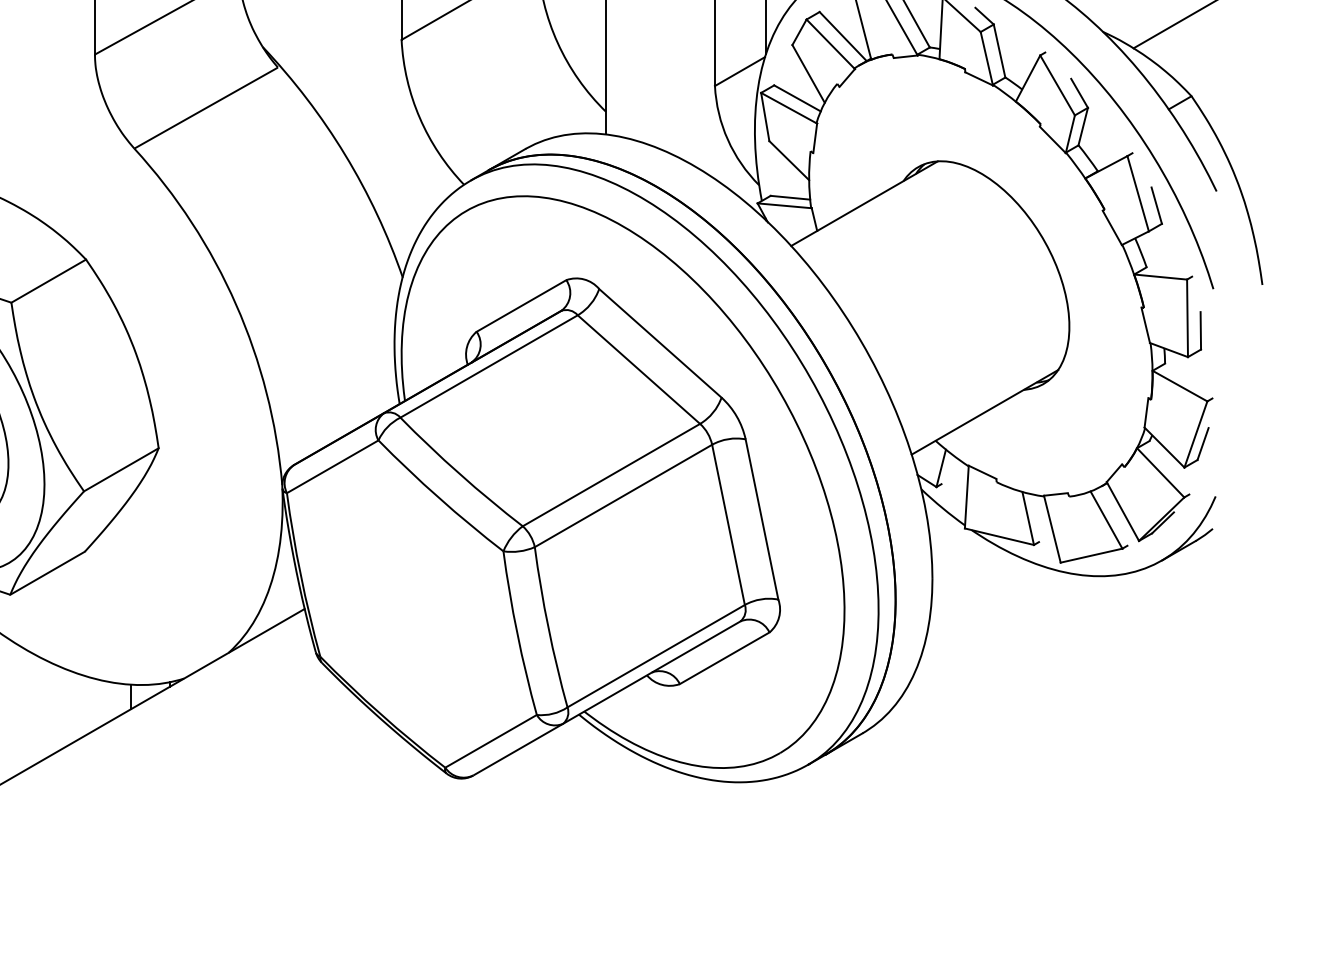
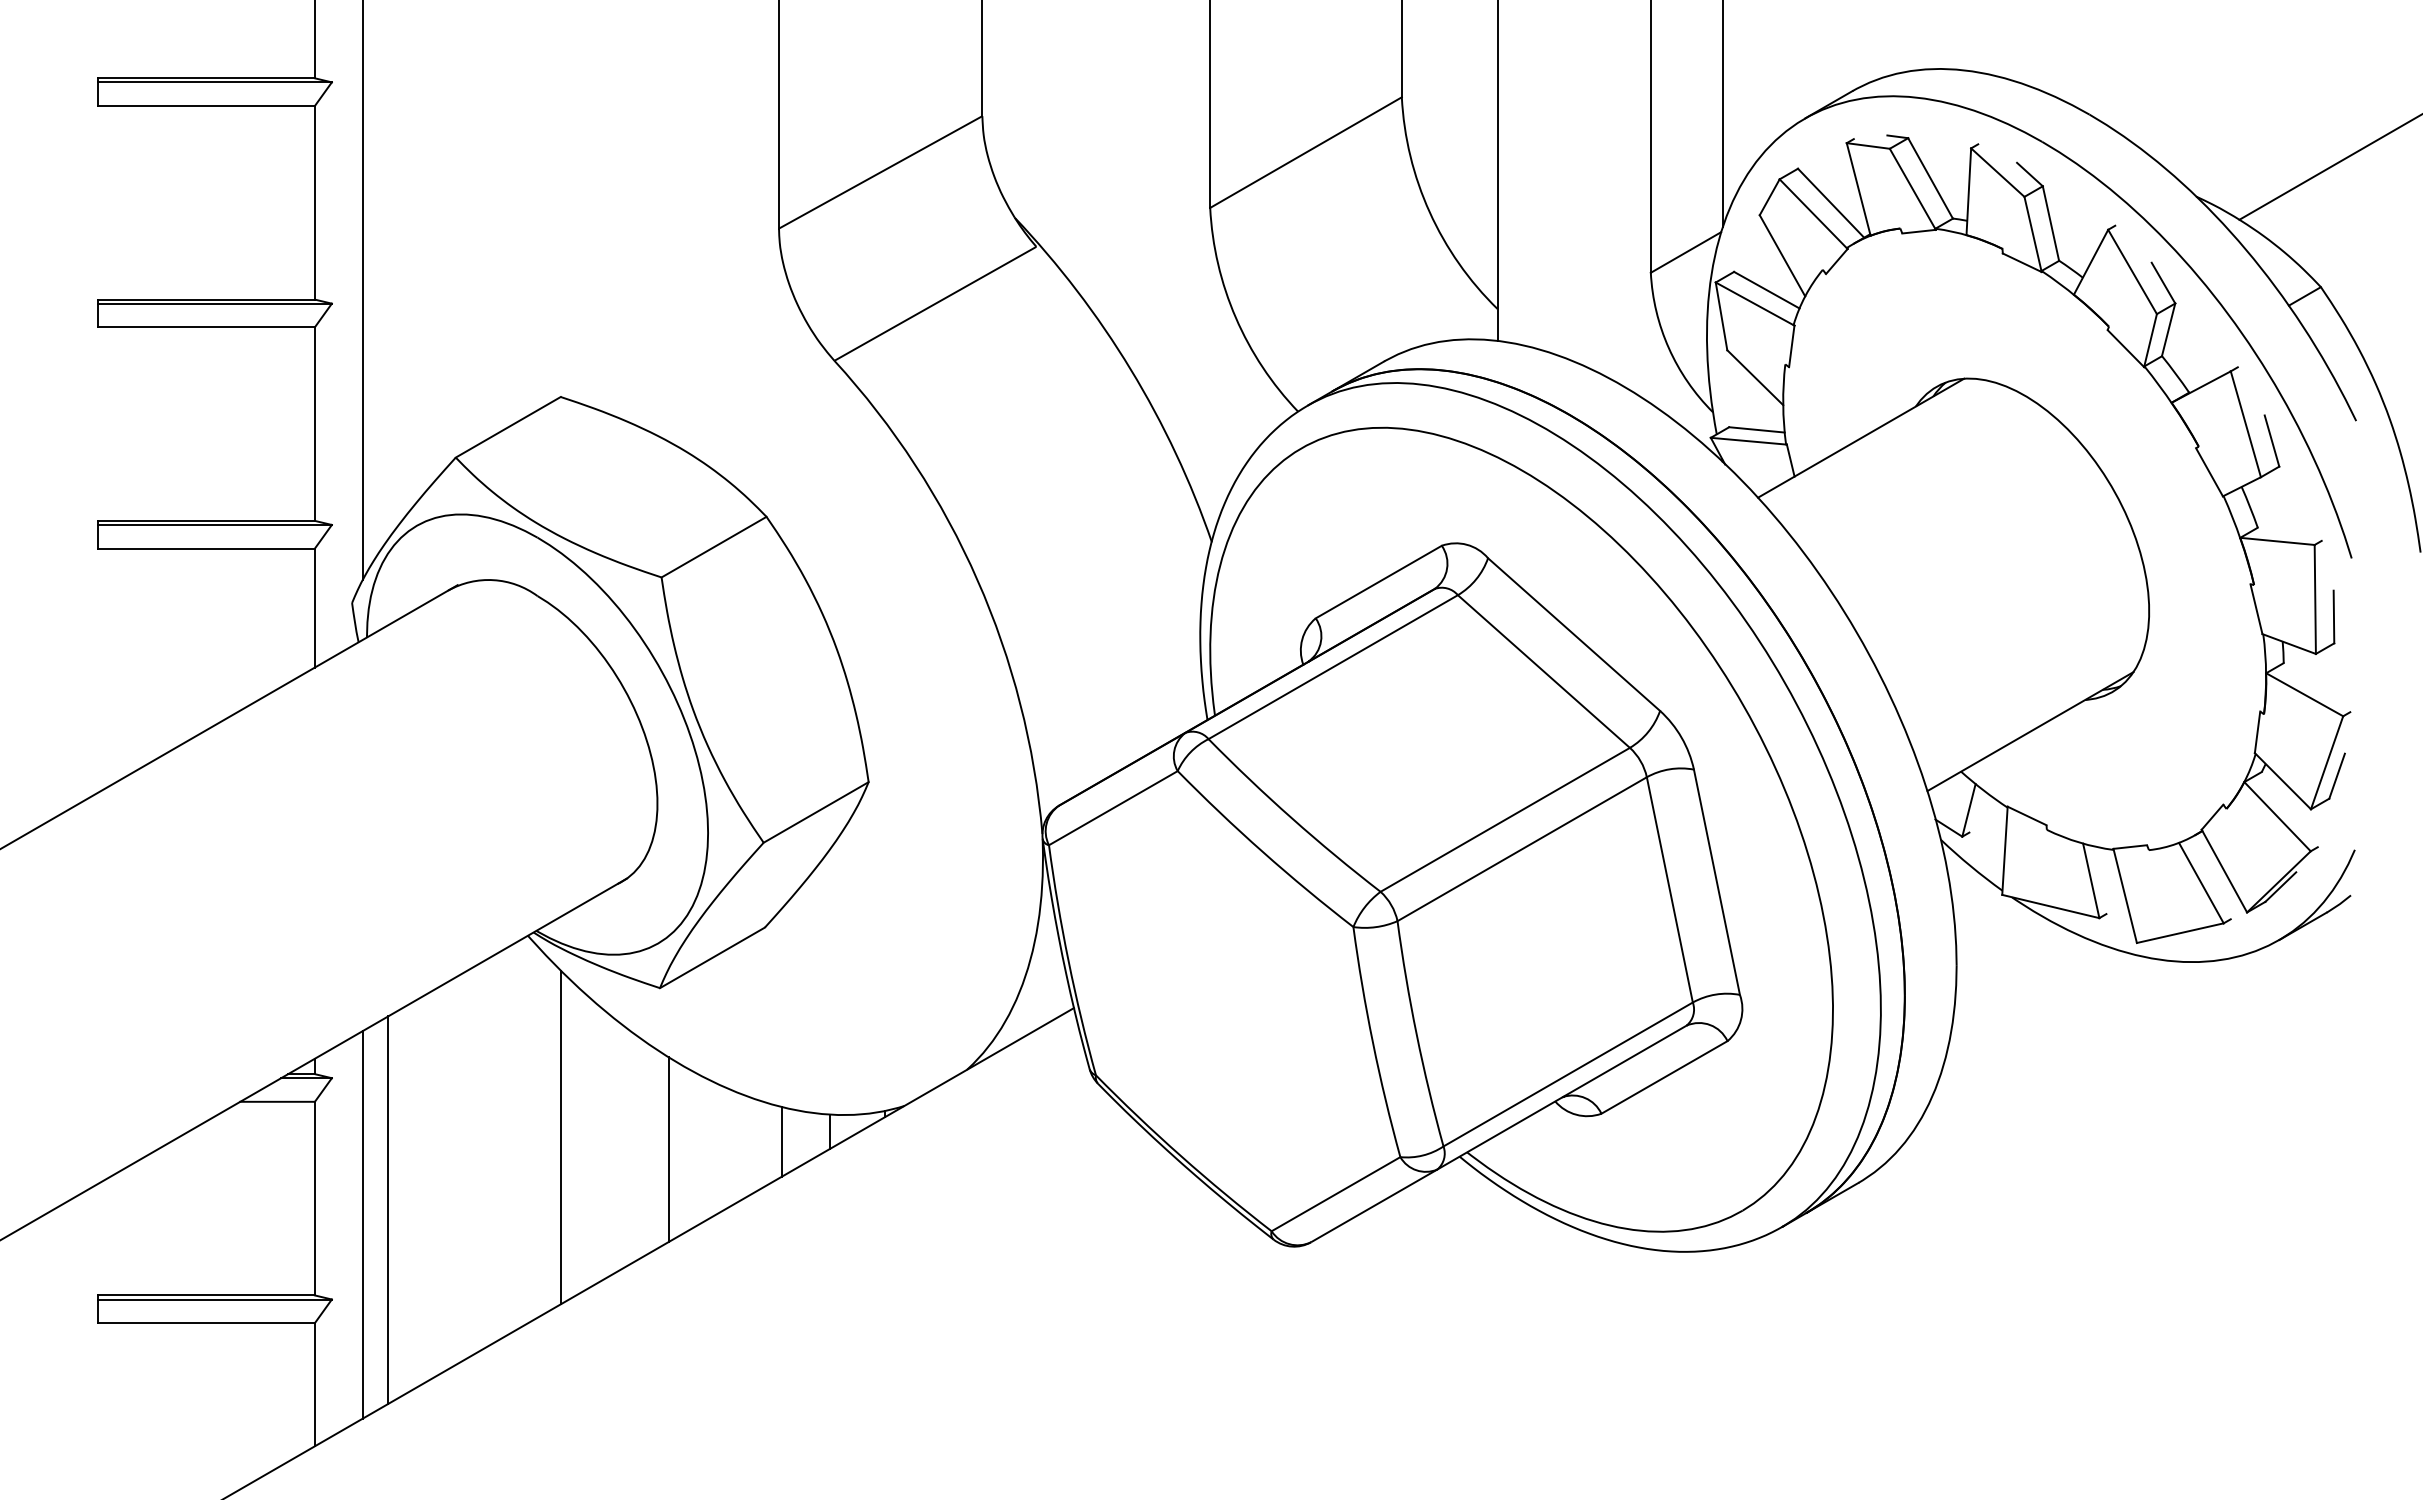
line: (97, 703) -> (782, 1141), added
line: (16, 709) -> (668, 1149), added

